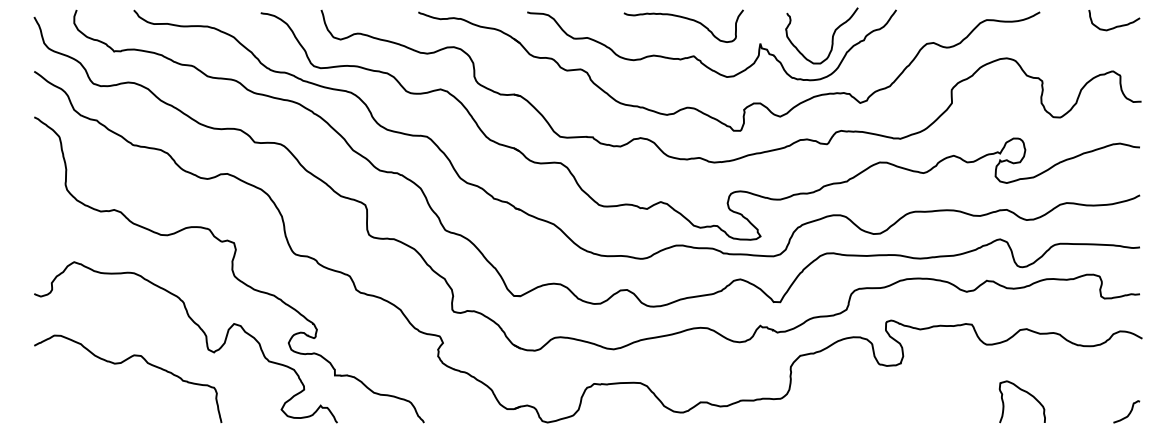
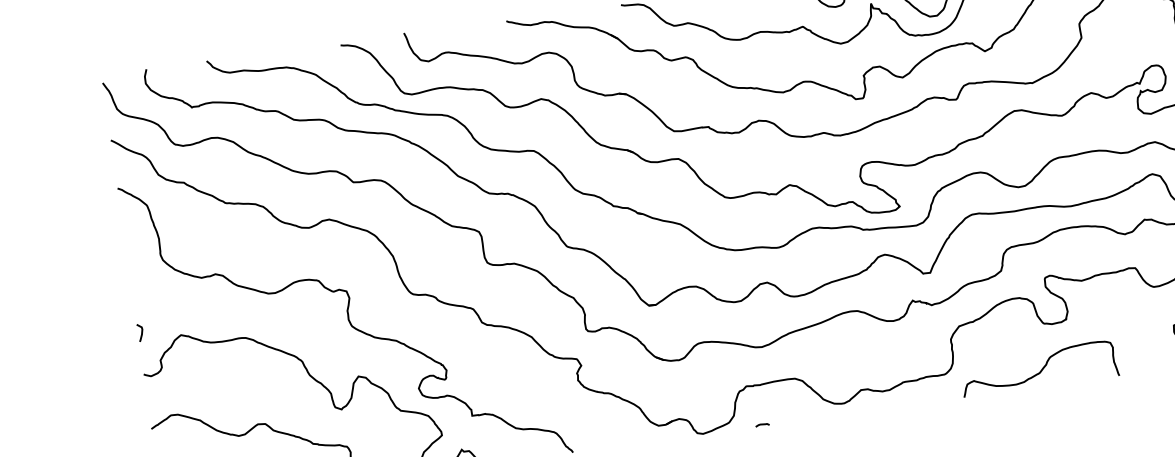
curve: (37, 254) -> (141, 332), added
curve: (871, 406) -> (1041, 369), added
curve: (603, 421) -> (761, 424), added

